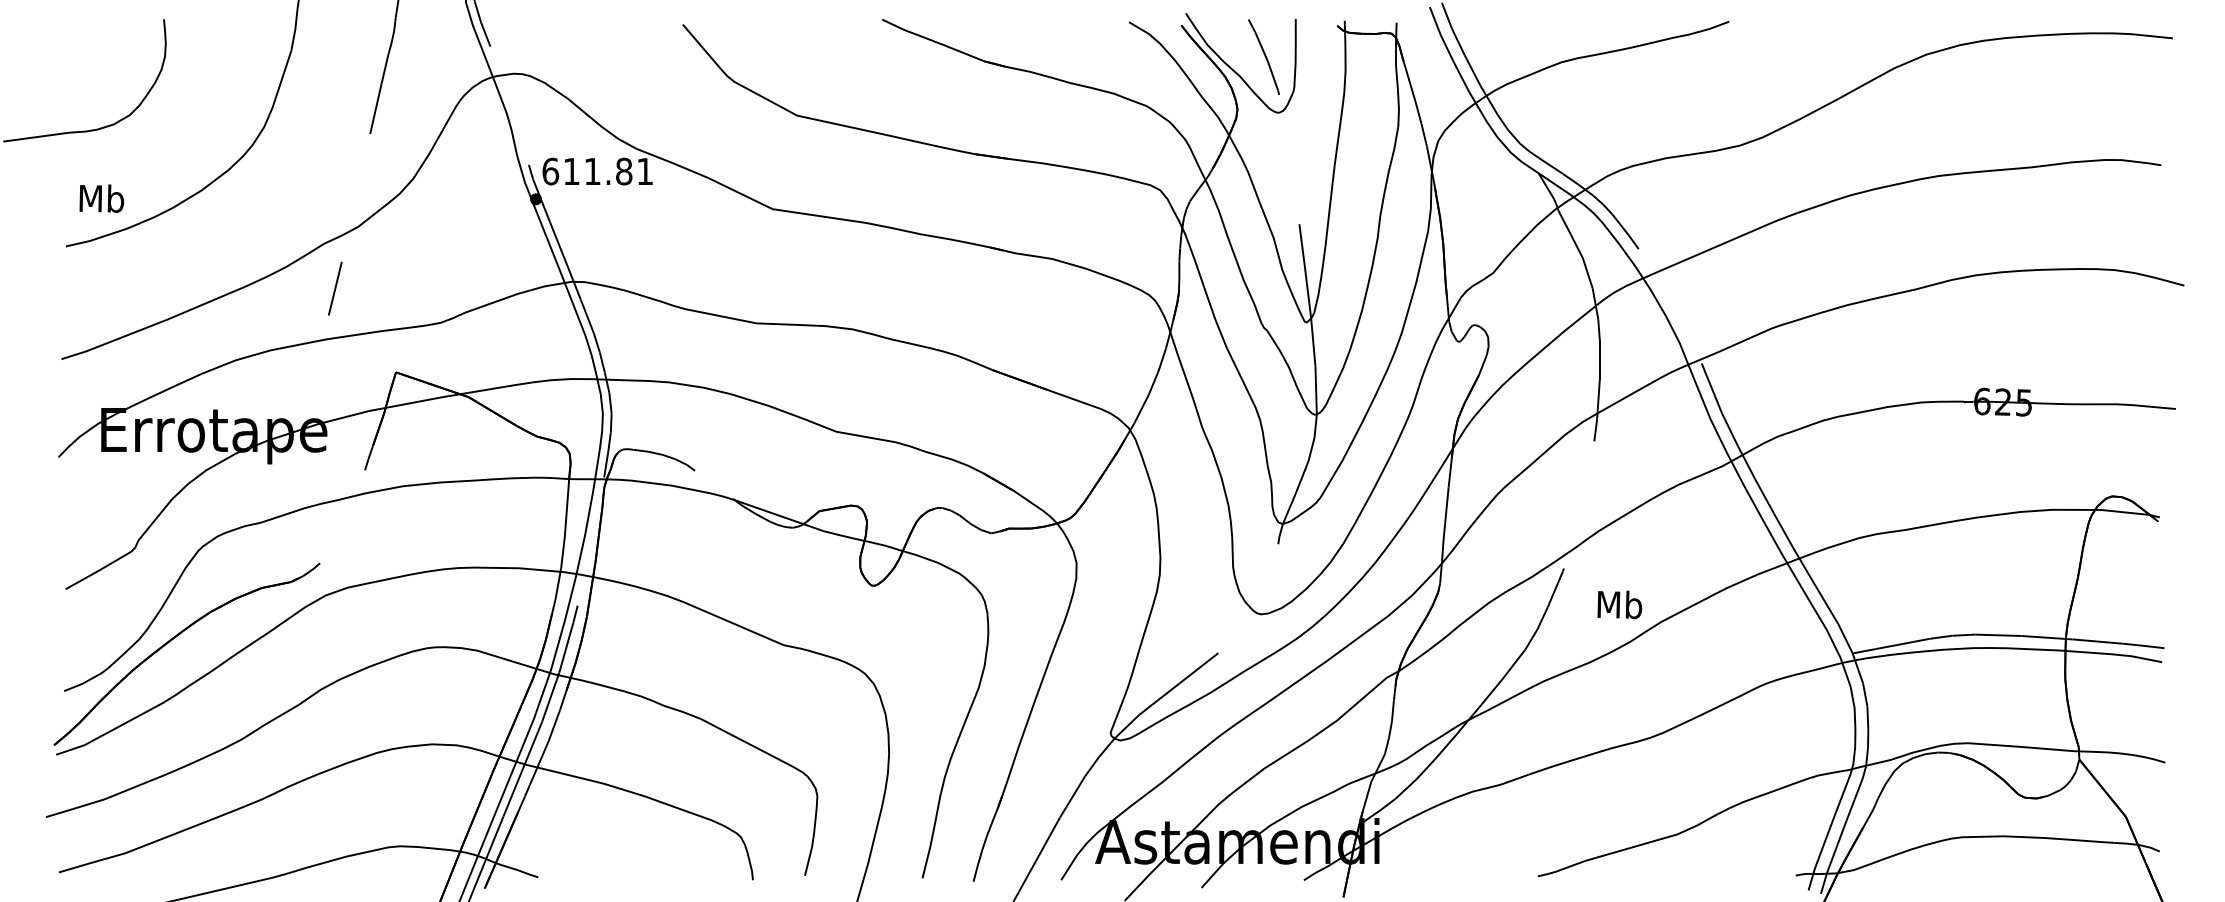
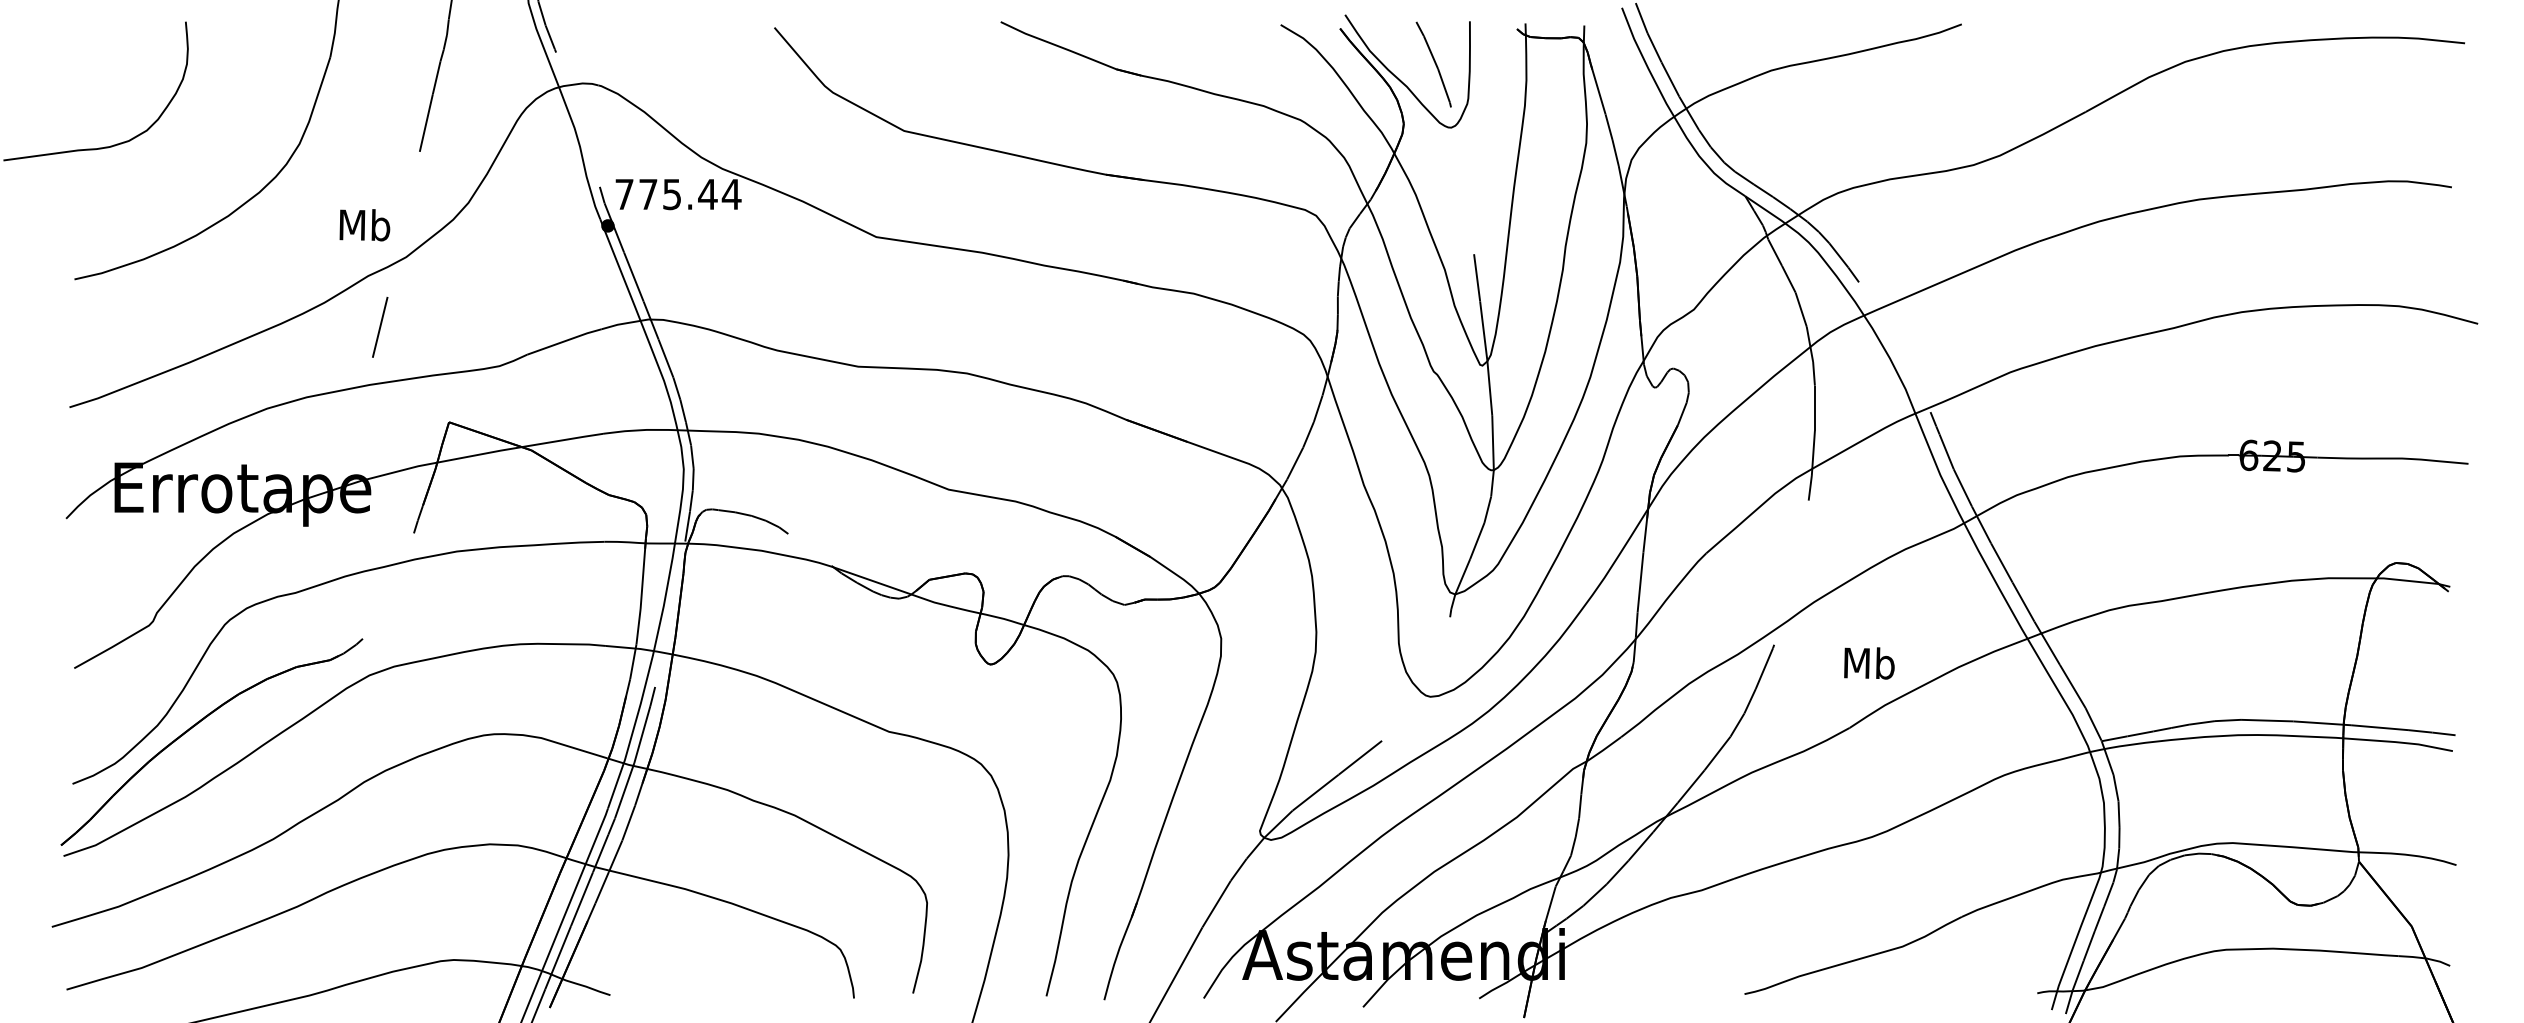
text: (597, 171) -> (677, 194), 611.81 -> 775.44
text: (101, 198) -> (364, 225), moved
text: (1619, 604) -> (1869, 662), moved

